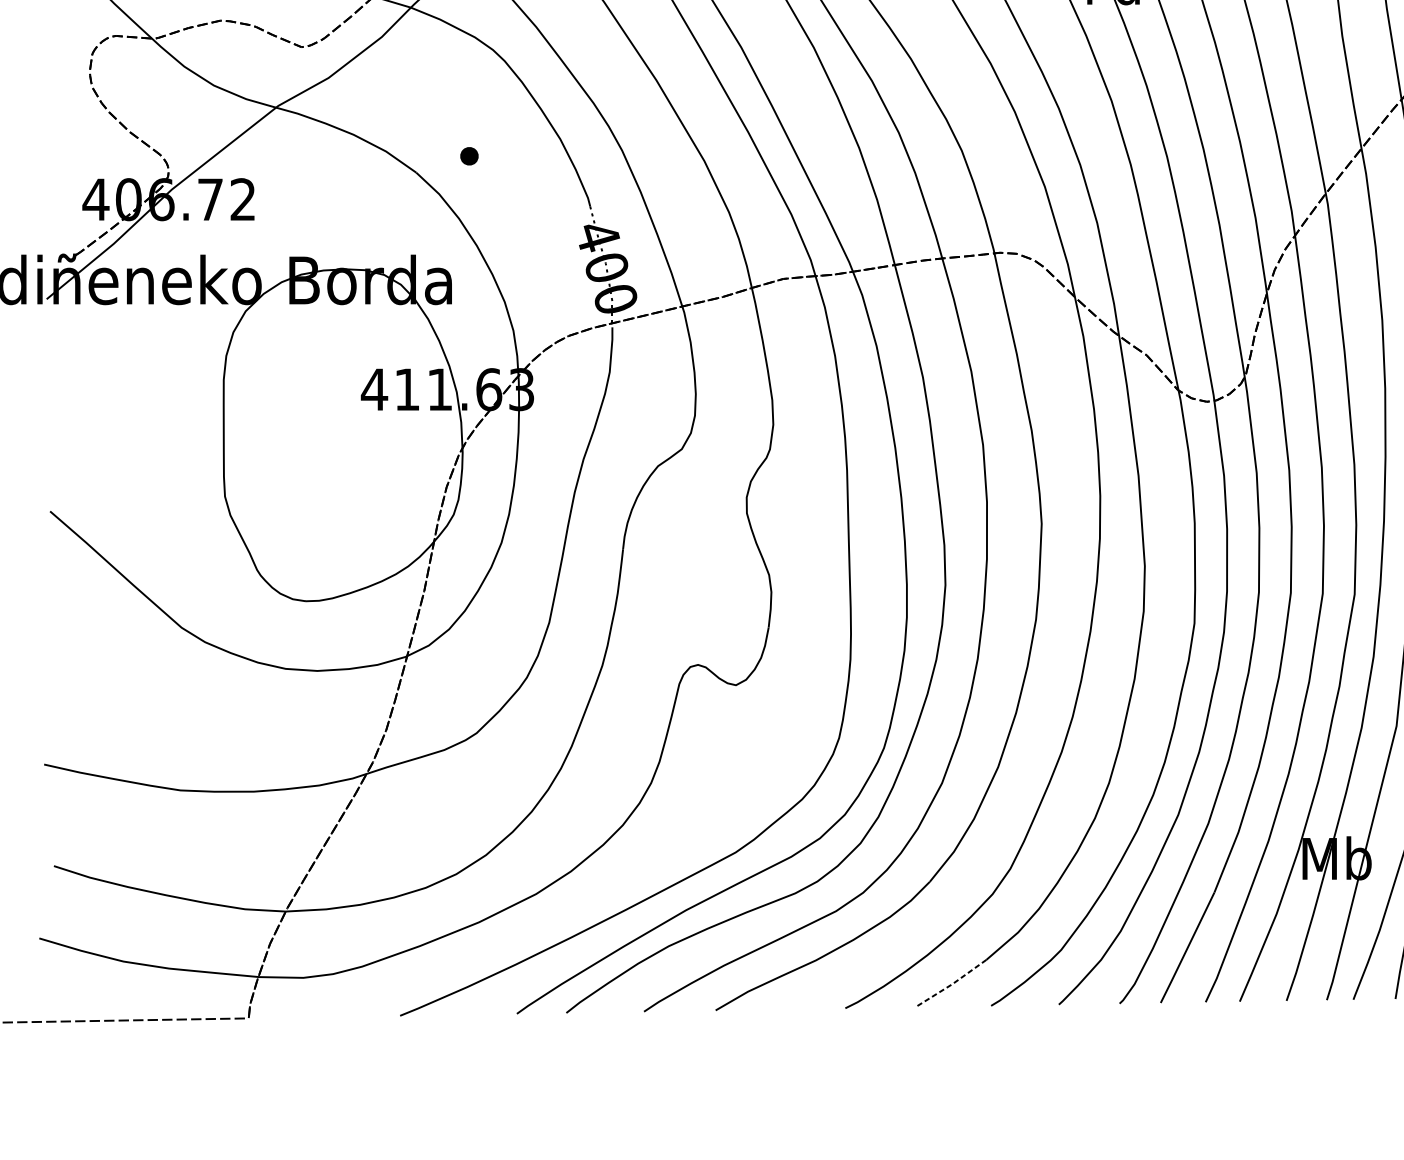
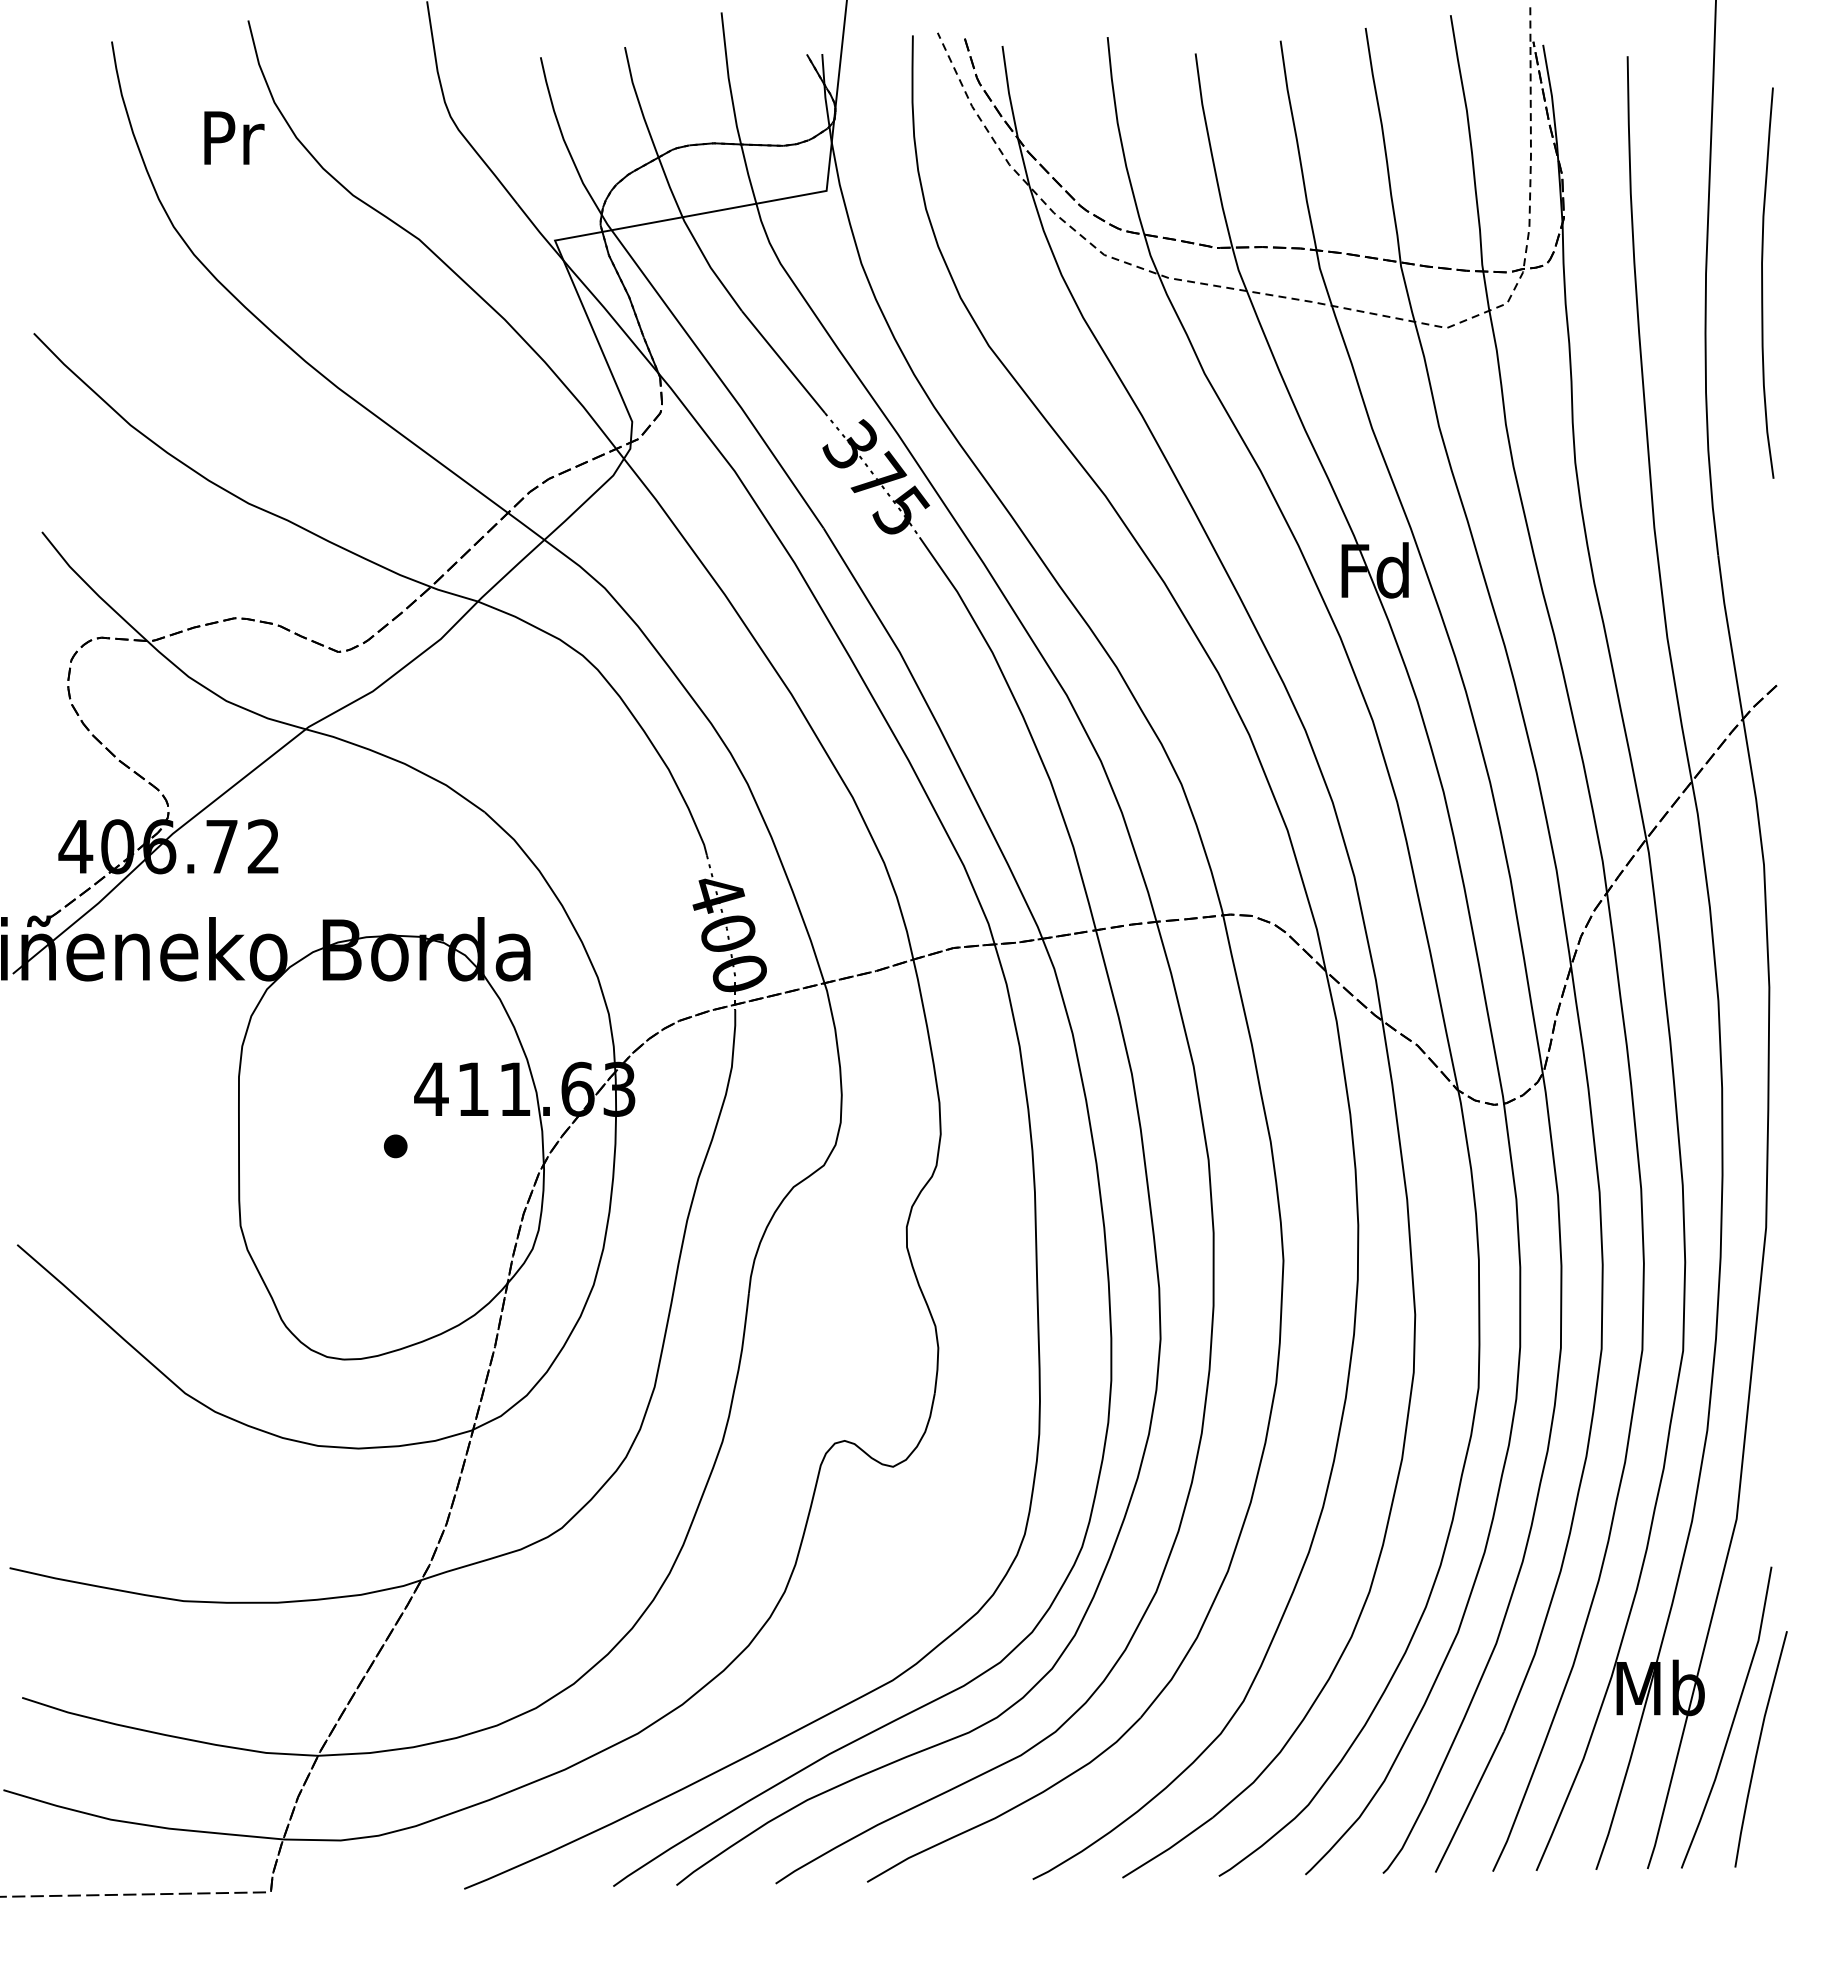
part: (469, 156) -> (395, 1146), moved
line: (951, 984) -> (1168, 1849), dashed -> solid

